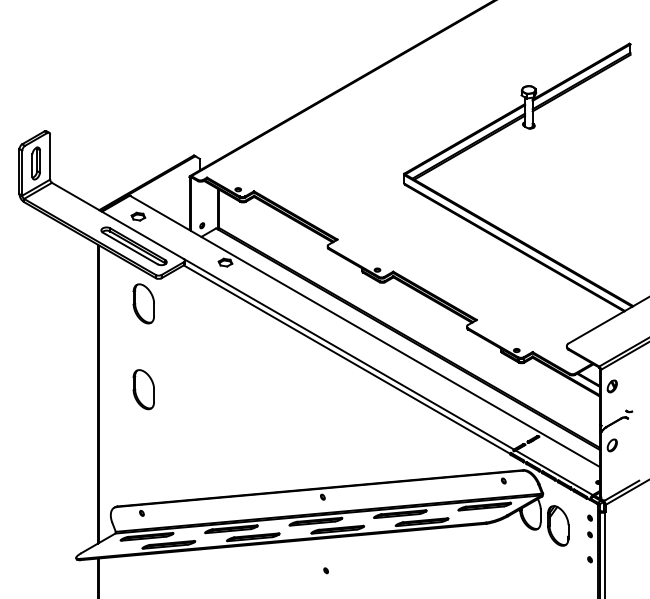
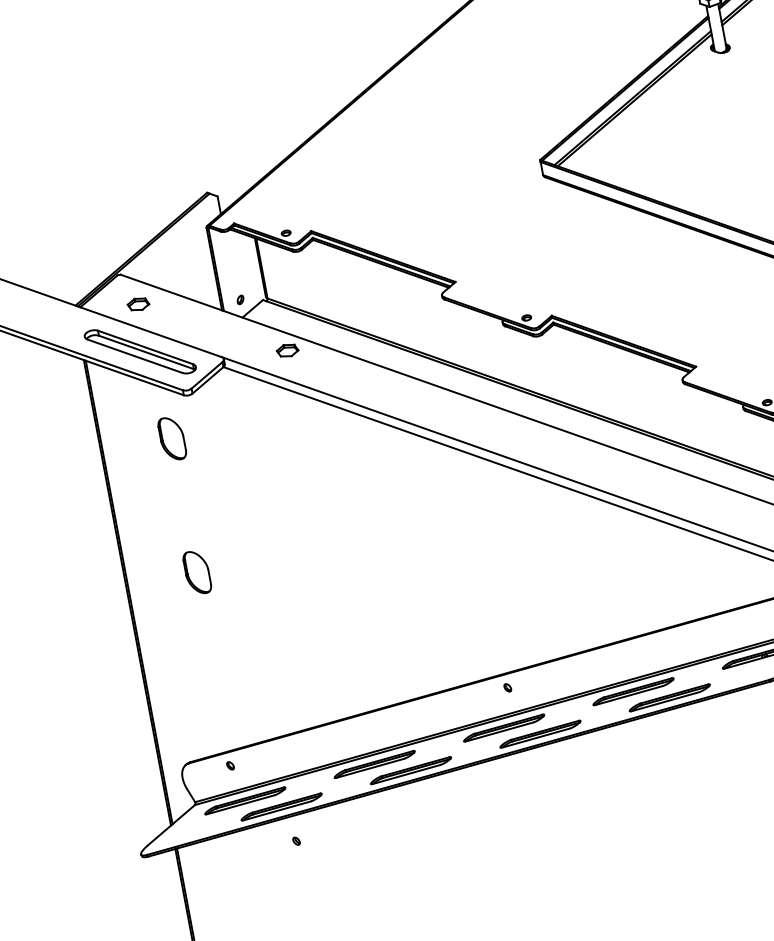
part: (143, 303) -> (171, 438), size x0.7
part: (143, 389) -> (196, 572), size x0.7
part: (325, 570) -> (295, 840), moved

